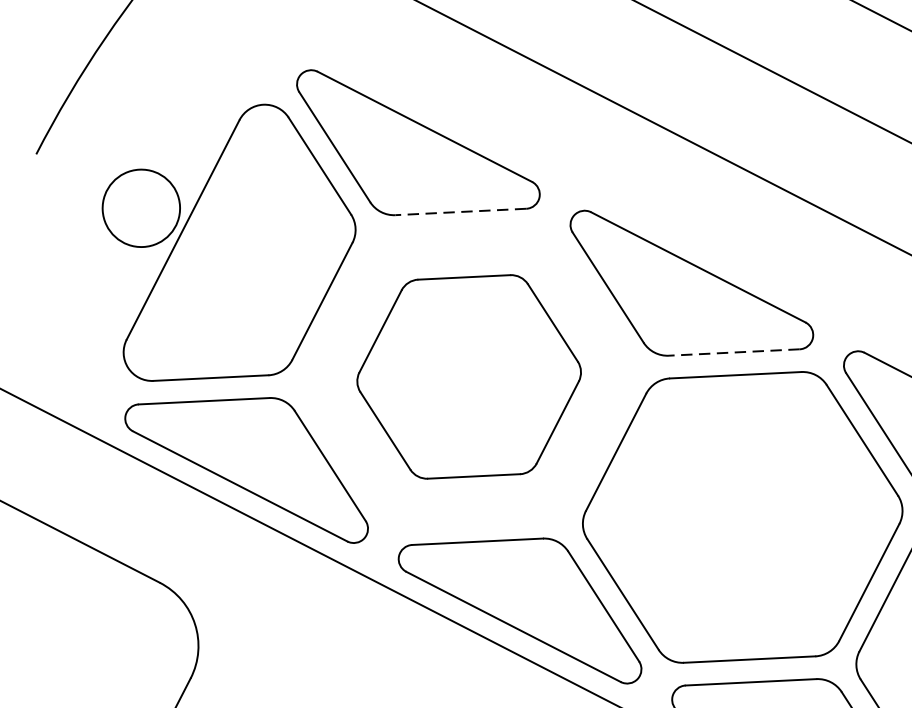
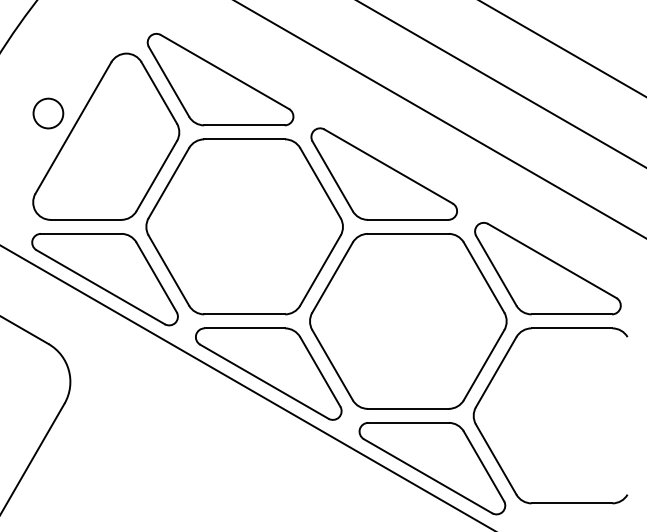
circle: (141, 208) -> (48, 113), size x0.62
line: (460, 212) -> (244, 125), dashed -> solid
line: (733, 351) -> (407, 219), dashed -> solid
part: (468, 376) -> (244, 226), size x1.43

